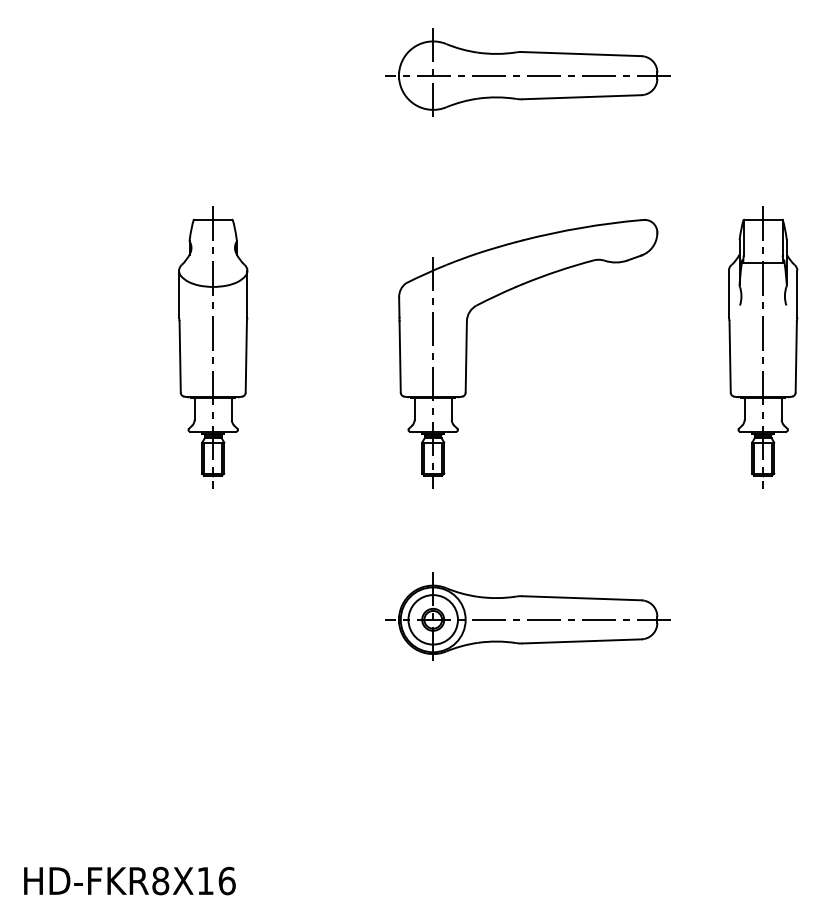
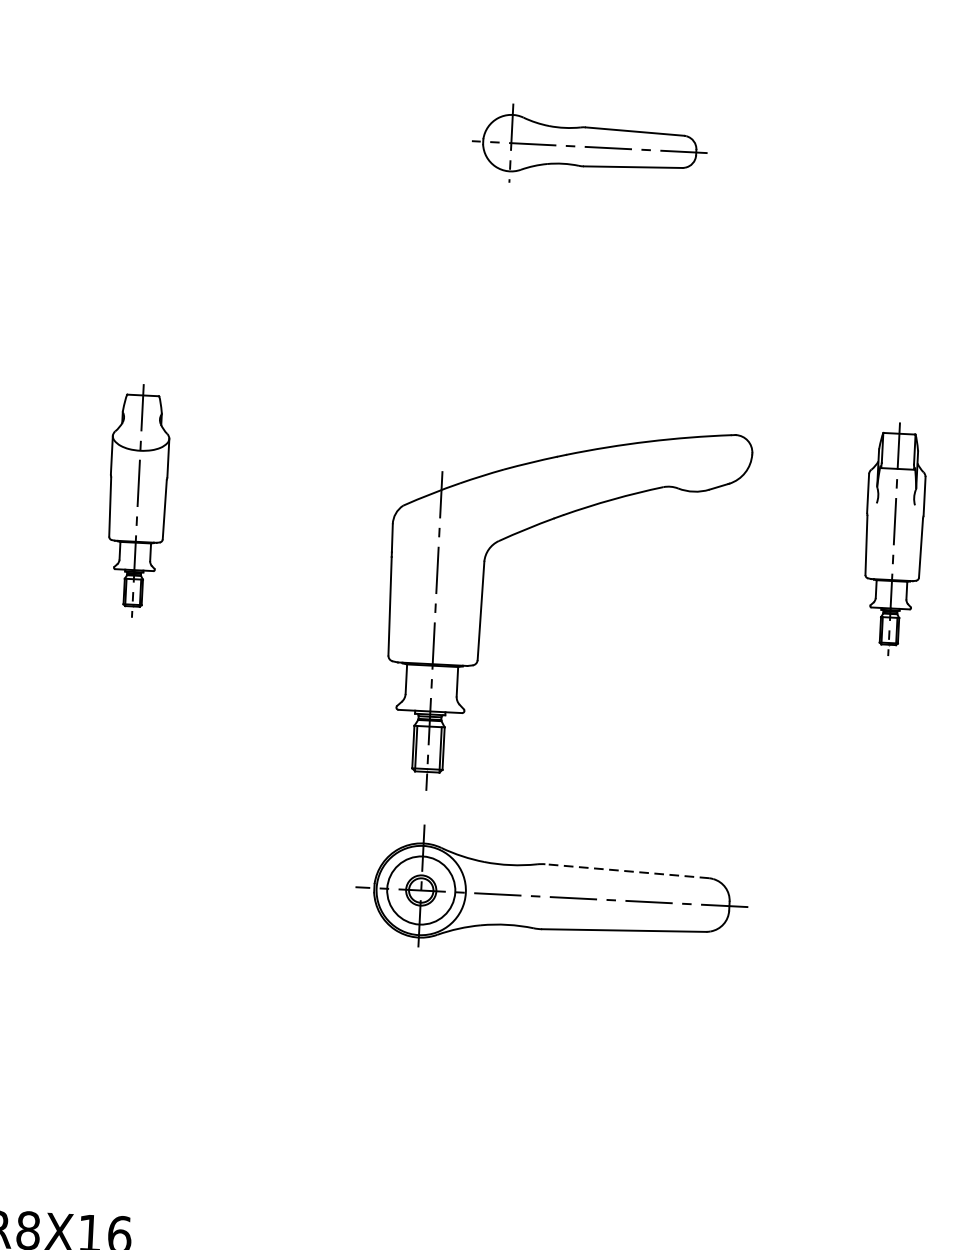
part: (527, 72) -> (589, 144), size x0.6
part: (213, 347) -> (138, 500), size x0.6
part: (763, 347) -> (894, 539), size x0.6
part: (467, 353) -> (482, 606), moved
line: (582, 598) -> (627, 871), solid -> dashed

